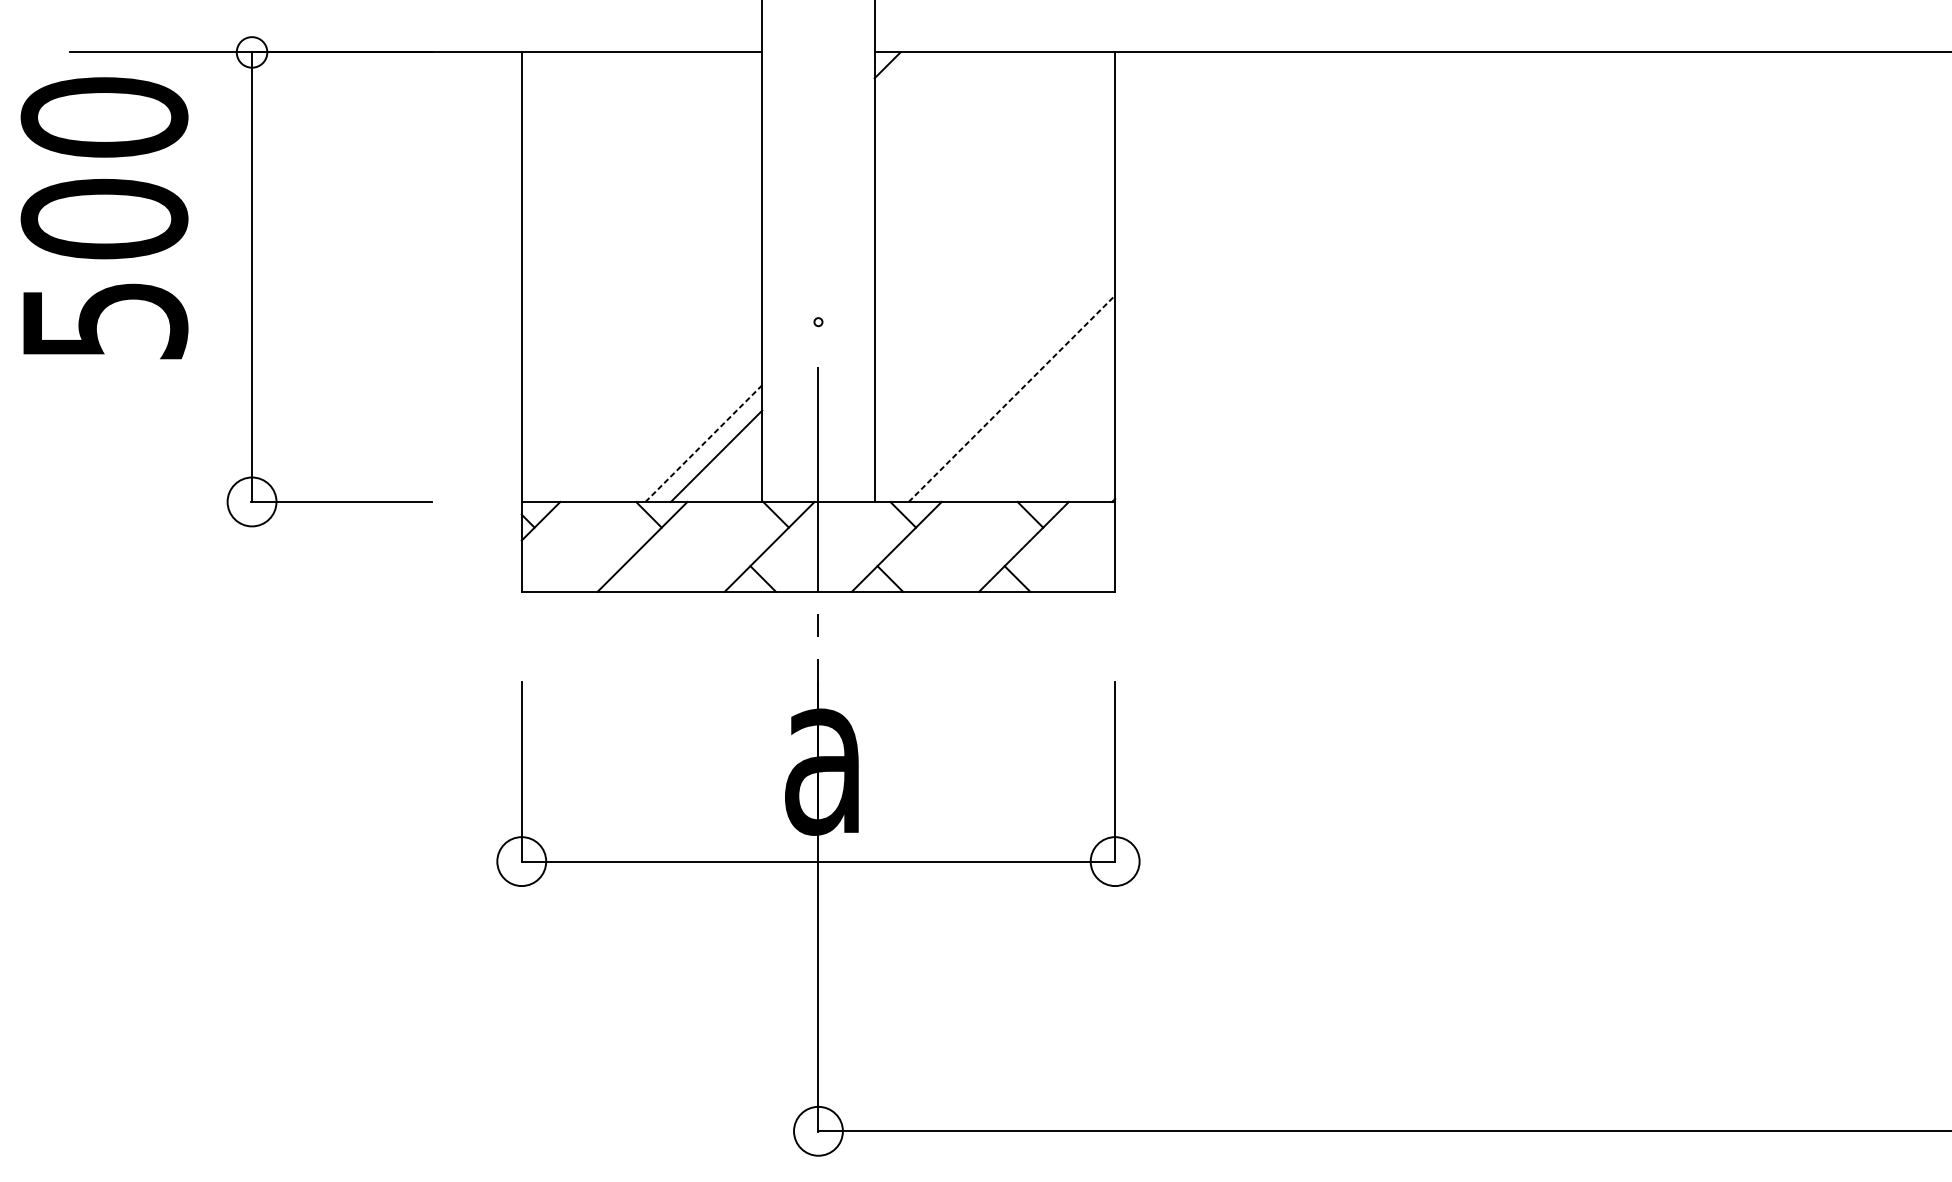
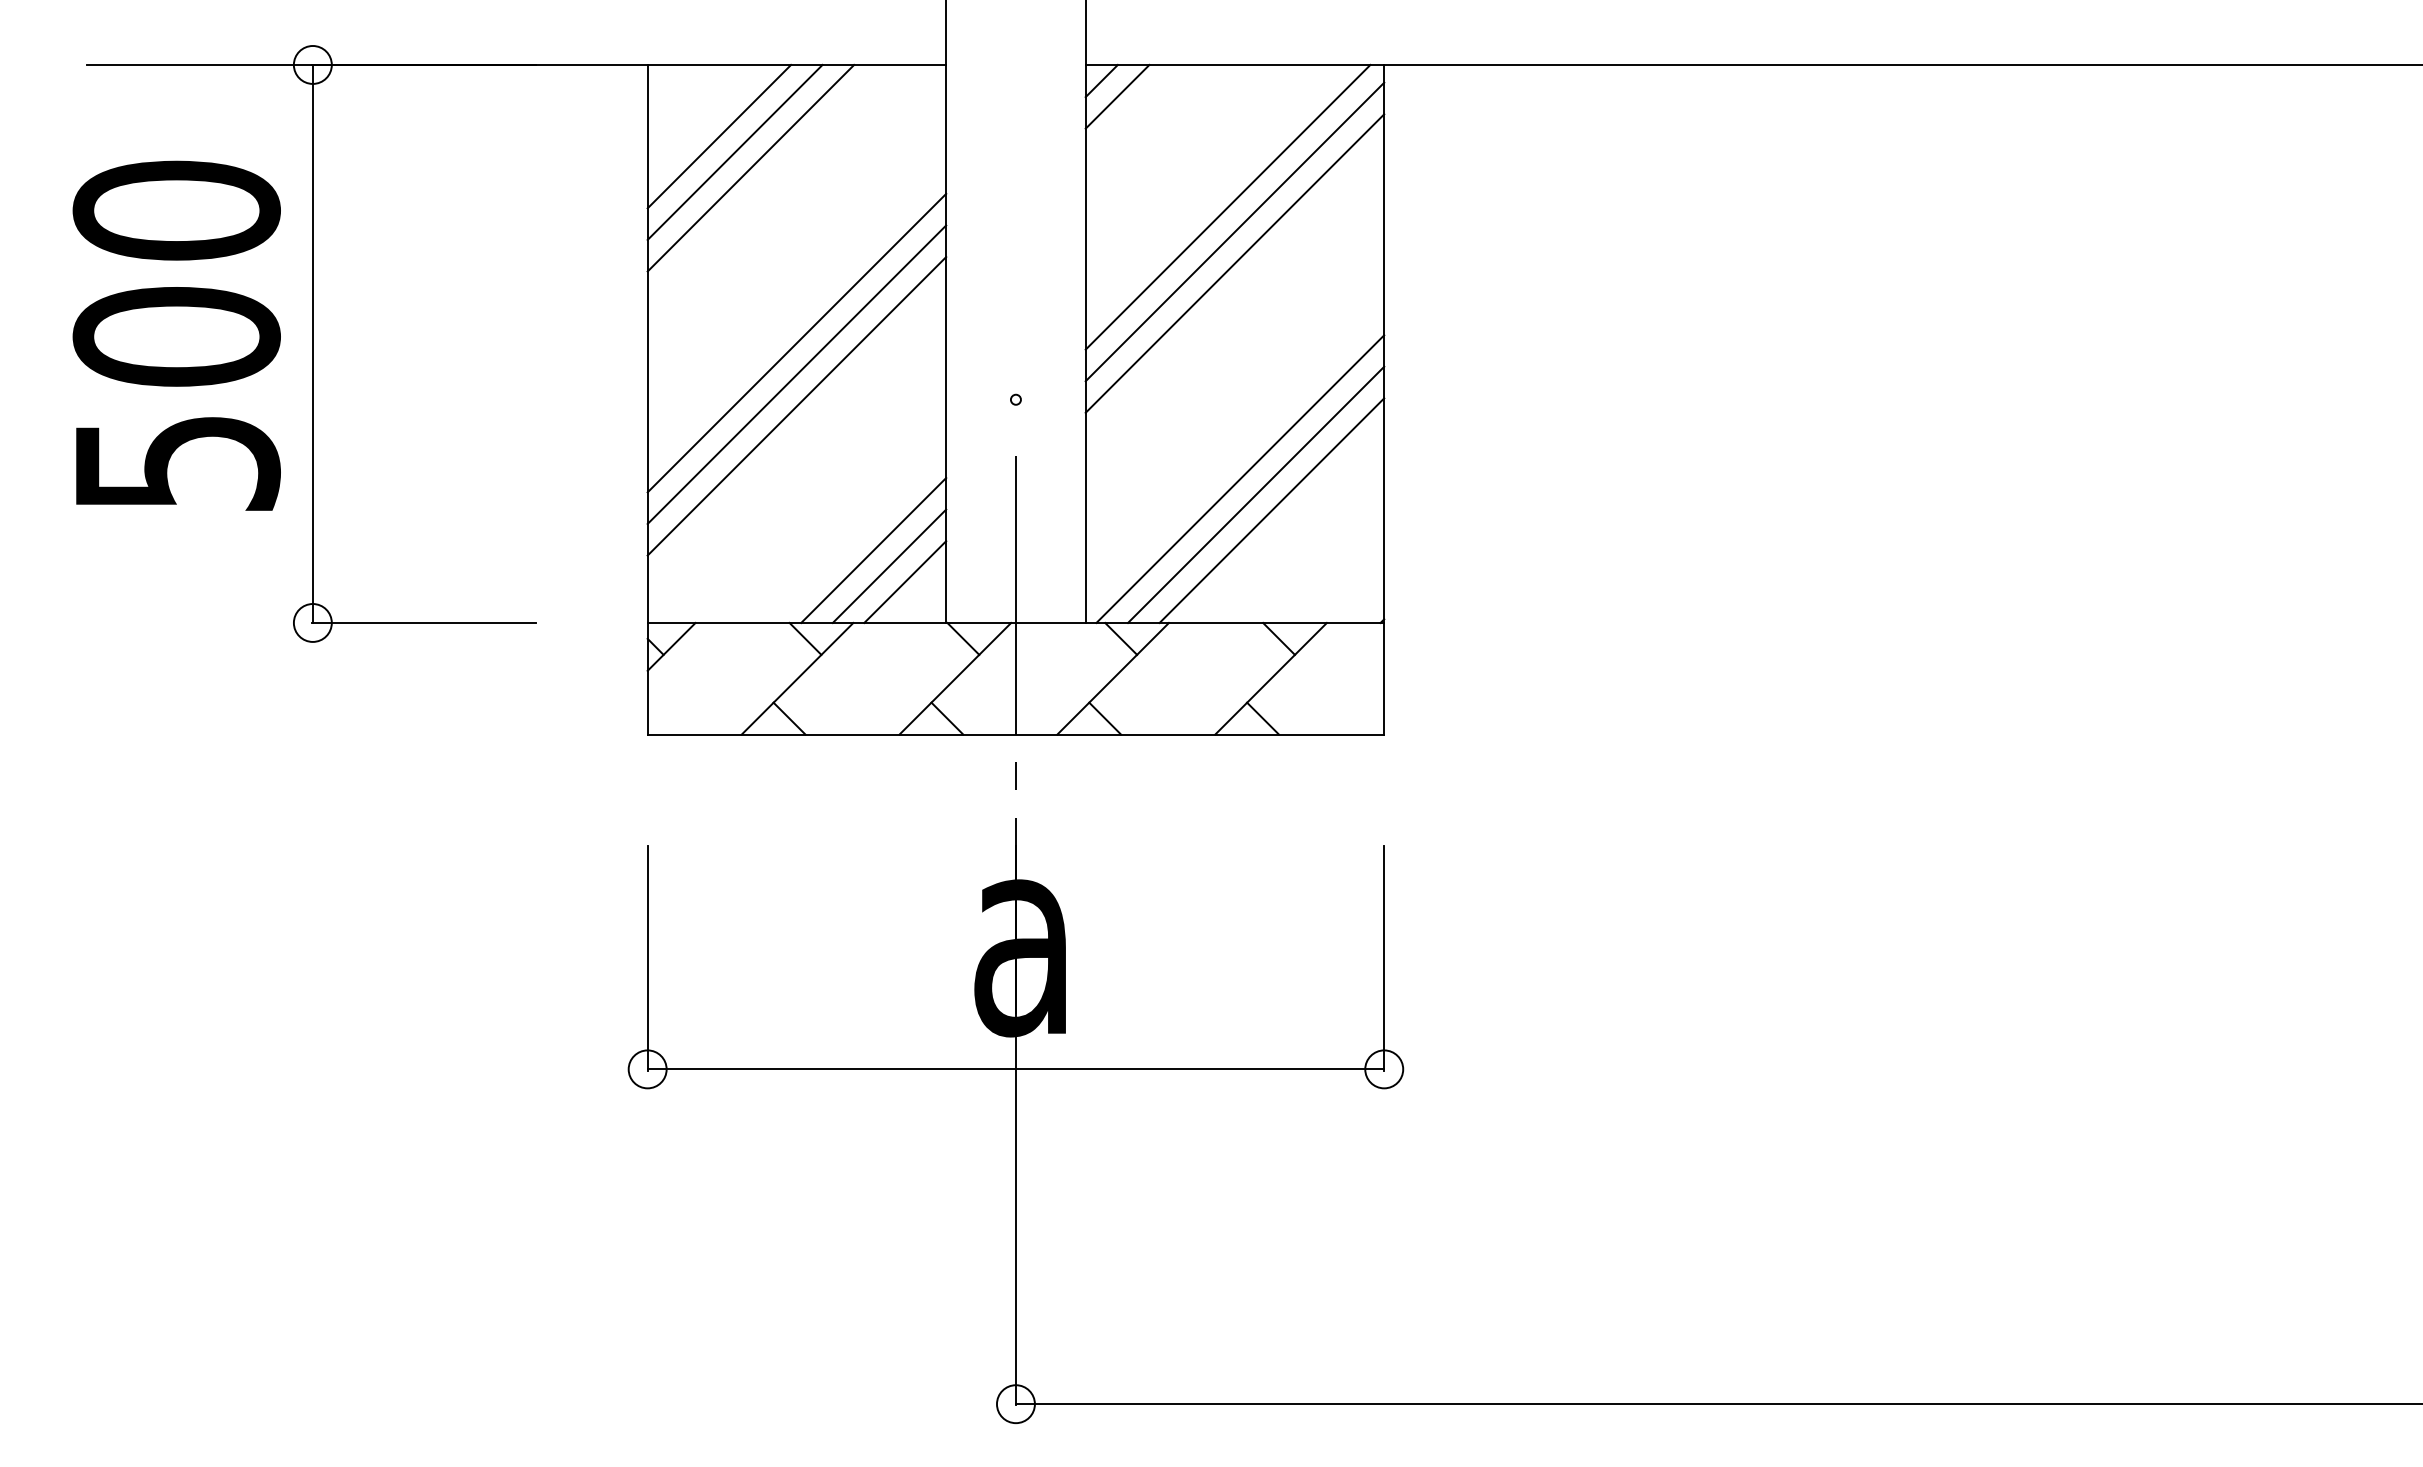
line: (900, 77) -> (1117, 96), added
line: (579, 110) -> (719, 136), added
line: (591, 122) -> (734, 151), added
line: (604, 135) -> (750, 167), added
line: (988, 166) -> (1227, 206), added
line: (994, 186) -> (1234, 231), added
line: (994, 212) -> (1234, 263), added
text: (104, 218) -> (176, 335), moved
line: (641, 276) -> (796, 342), added
line: (641, 301) -> (796, 374), added
line: (641, 327) -> (796, 406), added
line: (999, 385) -> (1240, 478), added
line: (1012, 398) -> (1256, 494), dashed -> solid
line: (1024, 411) -> (1271, 510), added
line: (703, 443) -> (873, 550), dashed -> solid
line: (729, 468) -> (905, 581), added
circle: (251, 501) -> (312, 622), size x0.62
line: (636, 578) -> (789, 718), added
circle: (521, 861) -> (647, 1069), size x0.62
circle: (1115, 861) -> (1384, 1069), size x0.62
circle: (818, 1131) -> (1015, 1404), size x0.62

